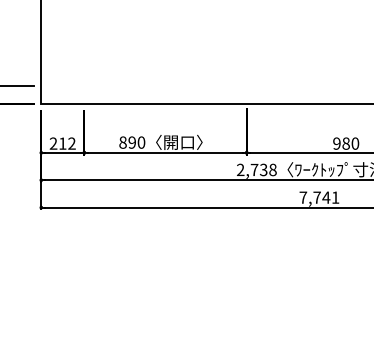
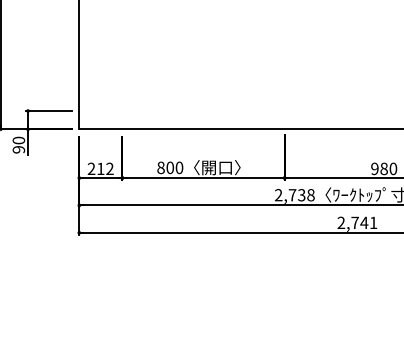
text: (131, 142) -> (169, 167), 890 -> 800
text: (303, 197) -> (341, 222), 7,741 -> 2,741

